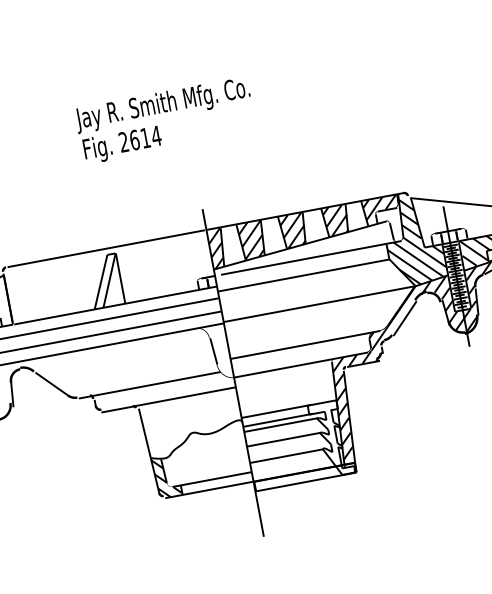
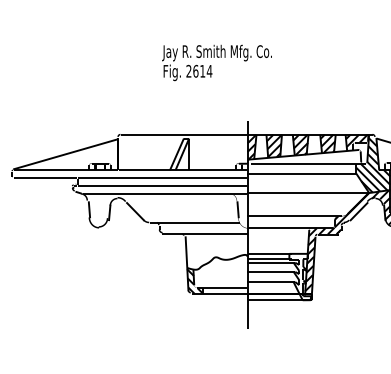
text: (164, 120) -> (216, 62), moved

